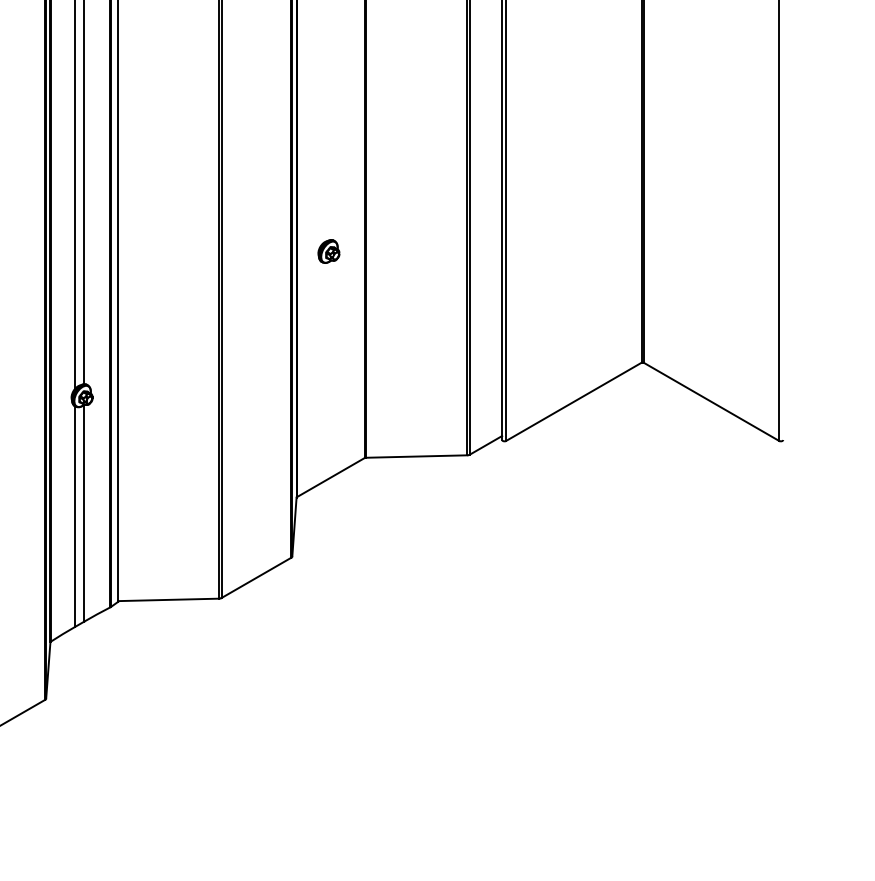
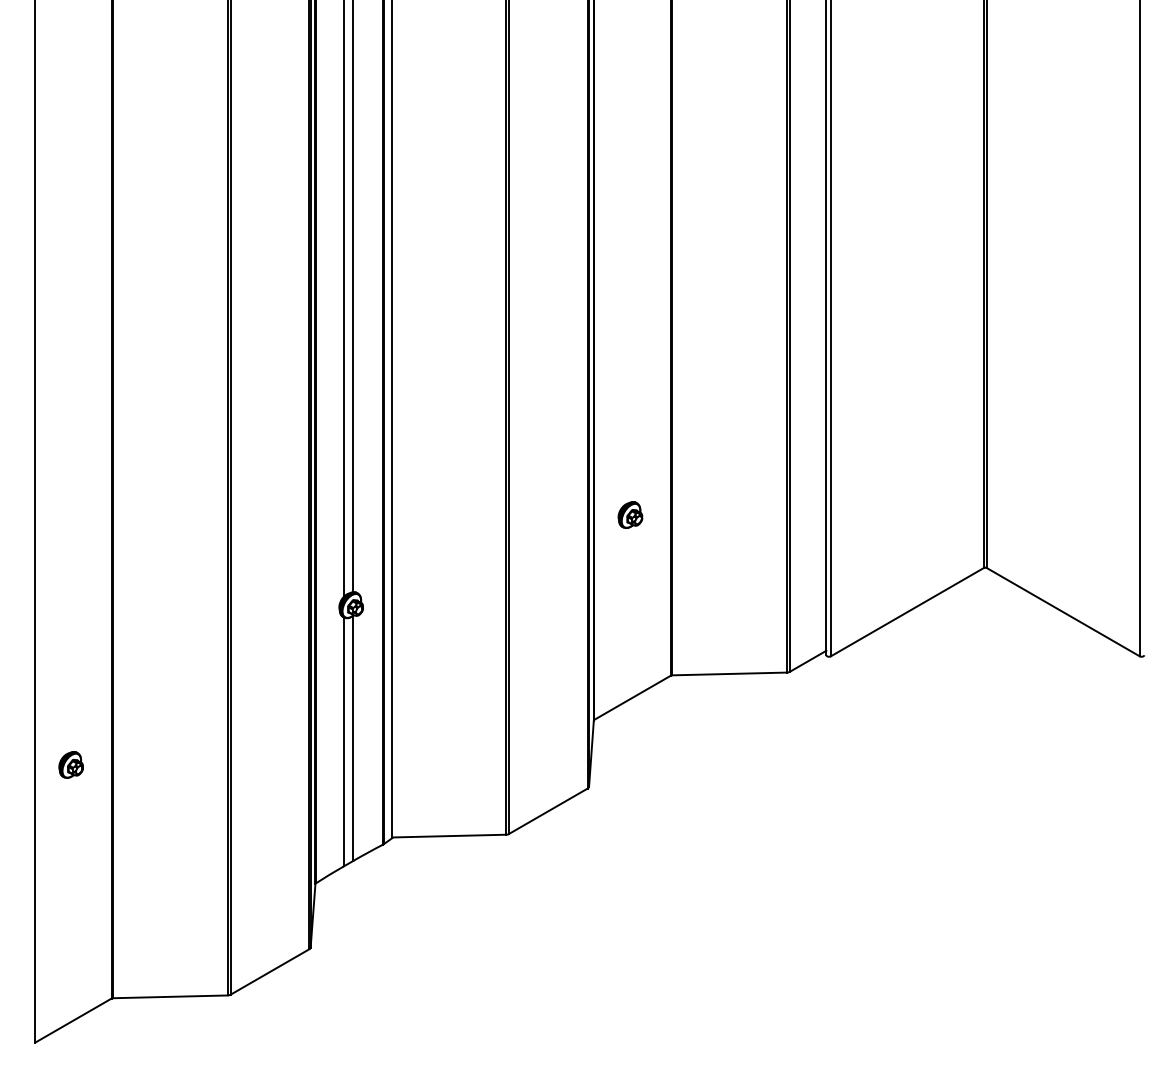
part: (328, 251) -> (630, 514), moved

